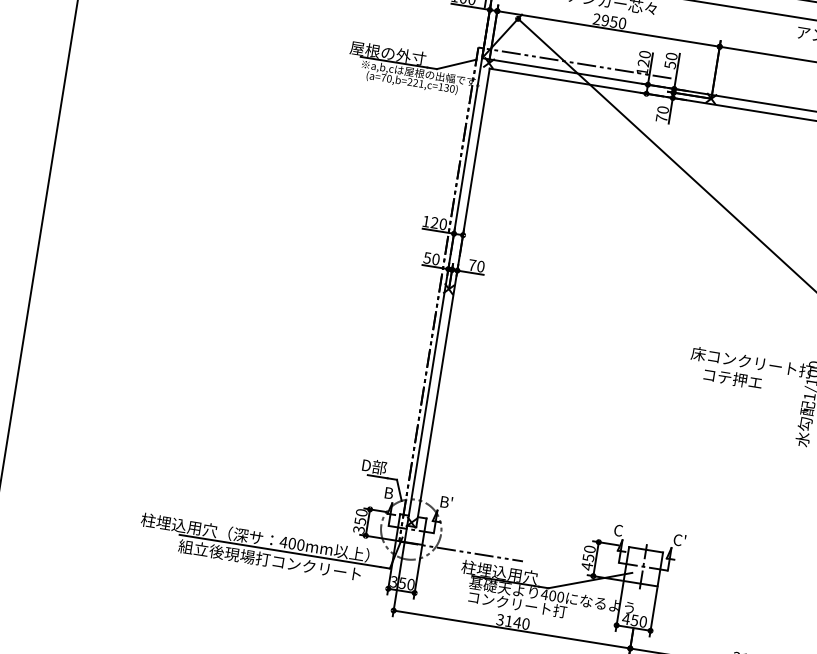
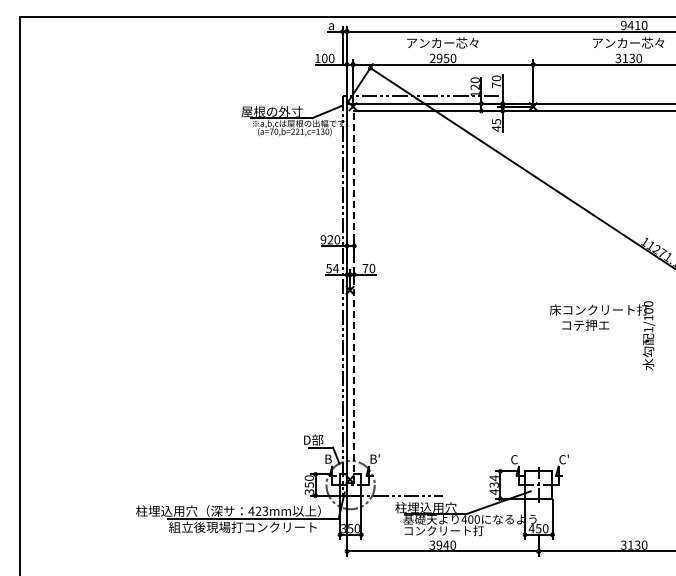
text: (670, 65) -> (496, 85), 50 -> 70
text: (662, 114) -> (496, 125), 70 -> 45
text: (426, 221) -> (323, 239), 120 -> 920
text: (435, 259) -> (335, 268), 50 -> 54
line: (453, 297) -> (354, 296), solid -> dashed
text: (296, 543) -> (261, 510), 400mm -> 423mm
text: (588, 553) -> (493, 481), 450 -> 434
text: (509, 620) -> (439, 544), 3140 -> 3940

